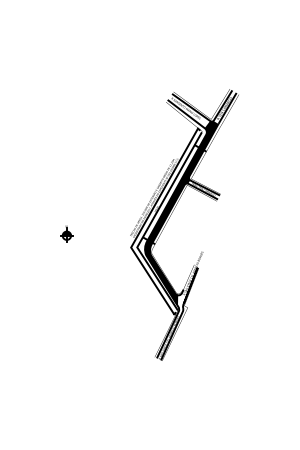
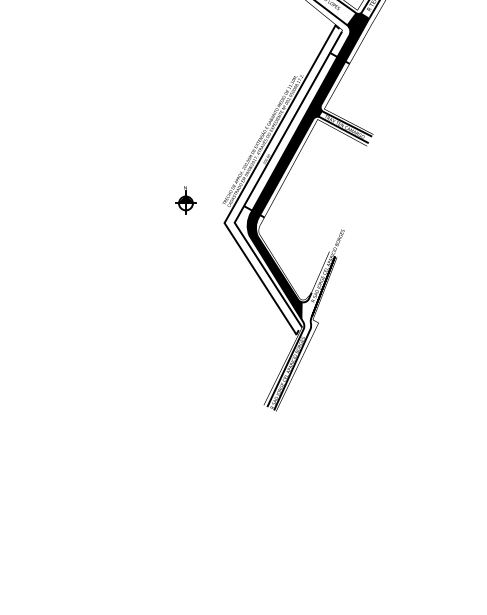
part: (66, 233) -> (185, 199), moved

